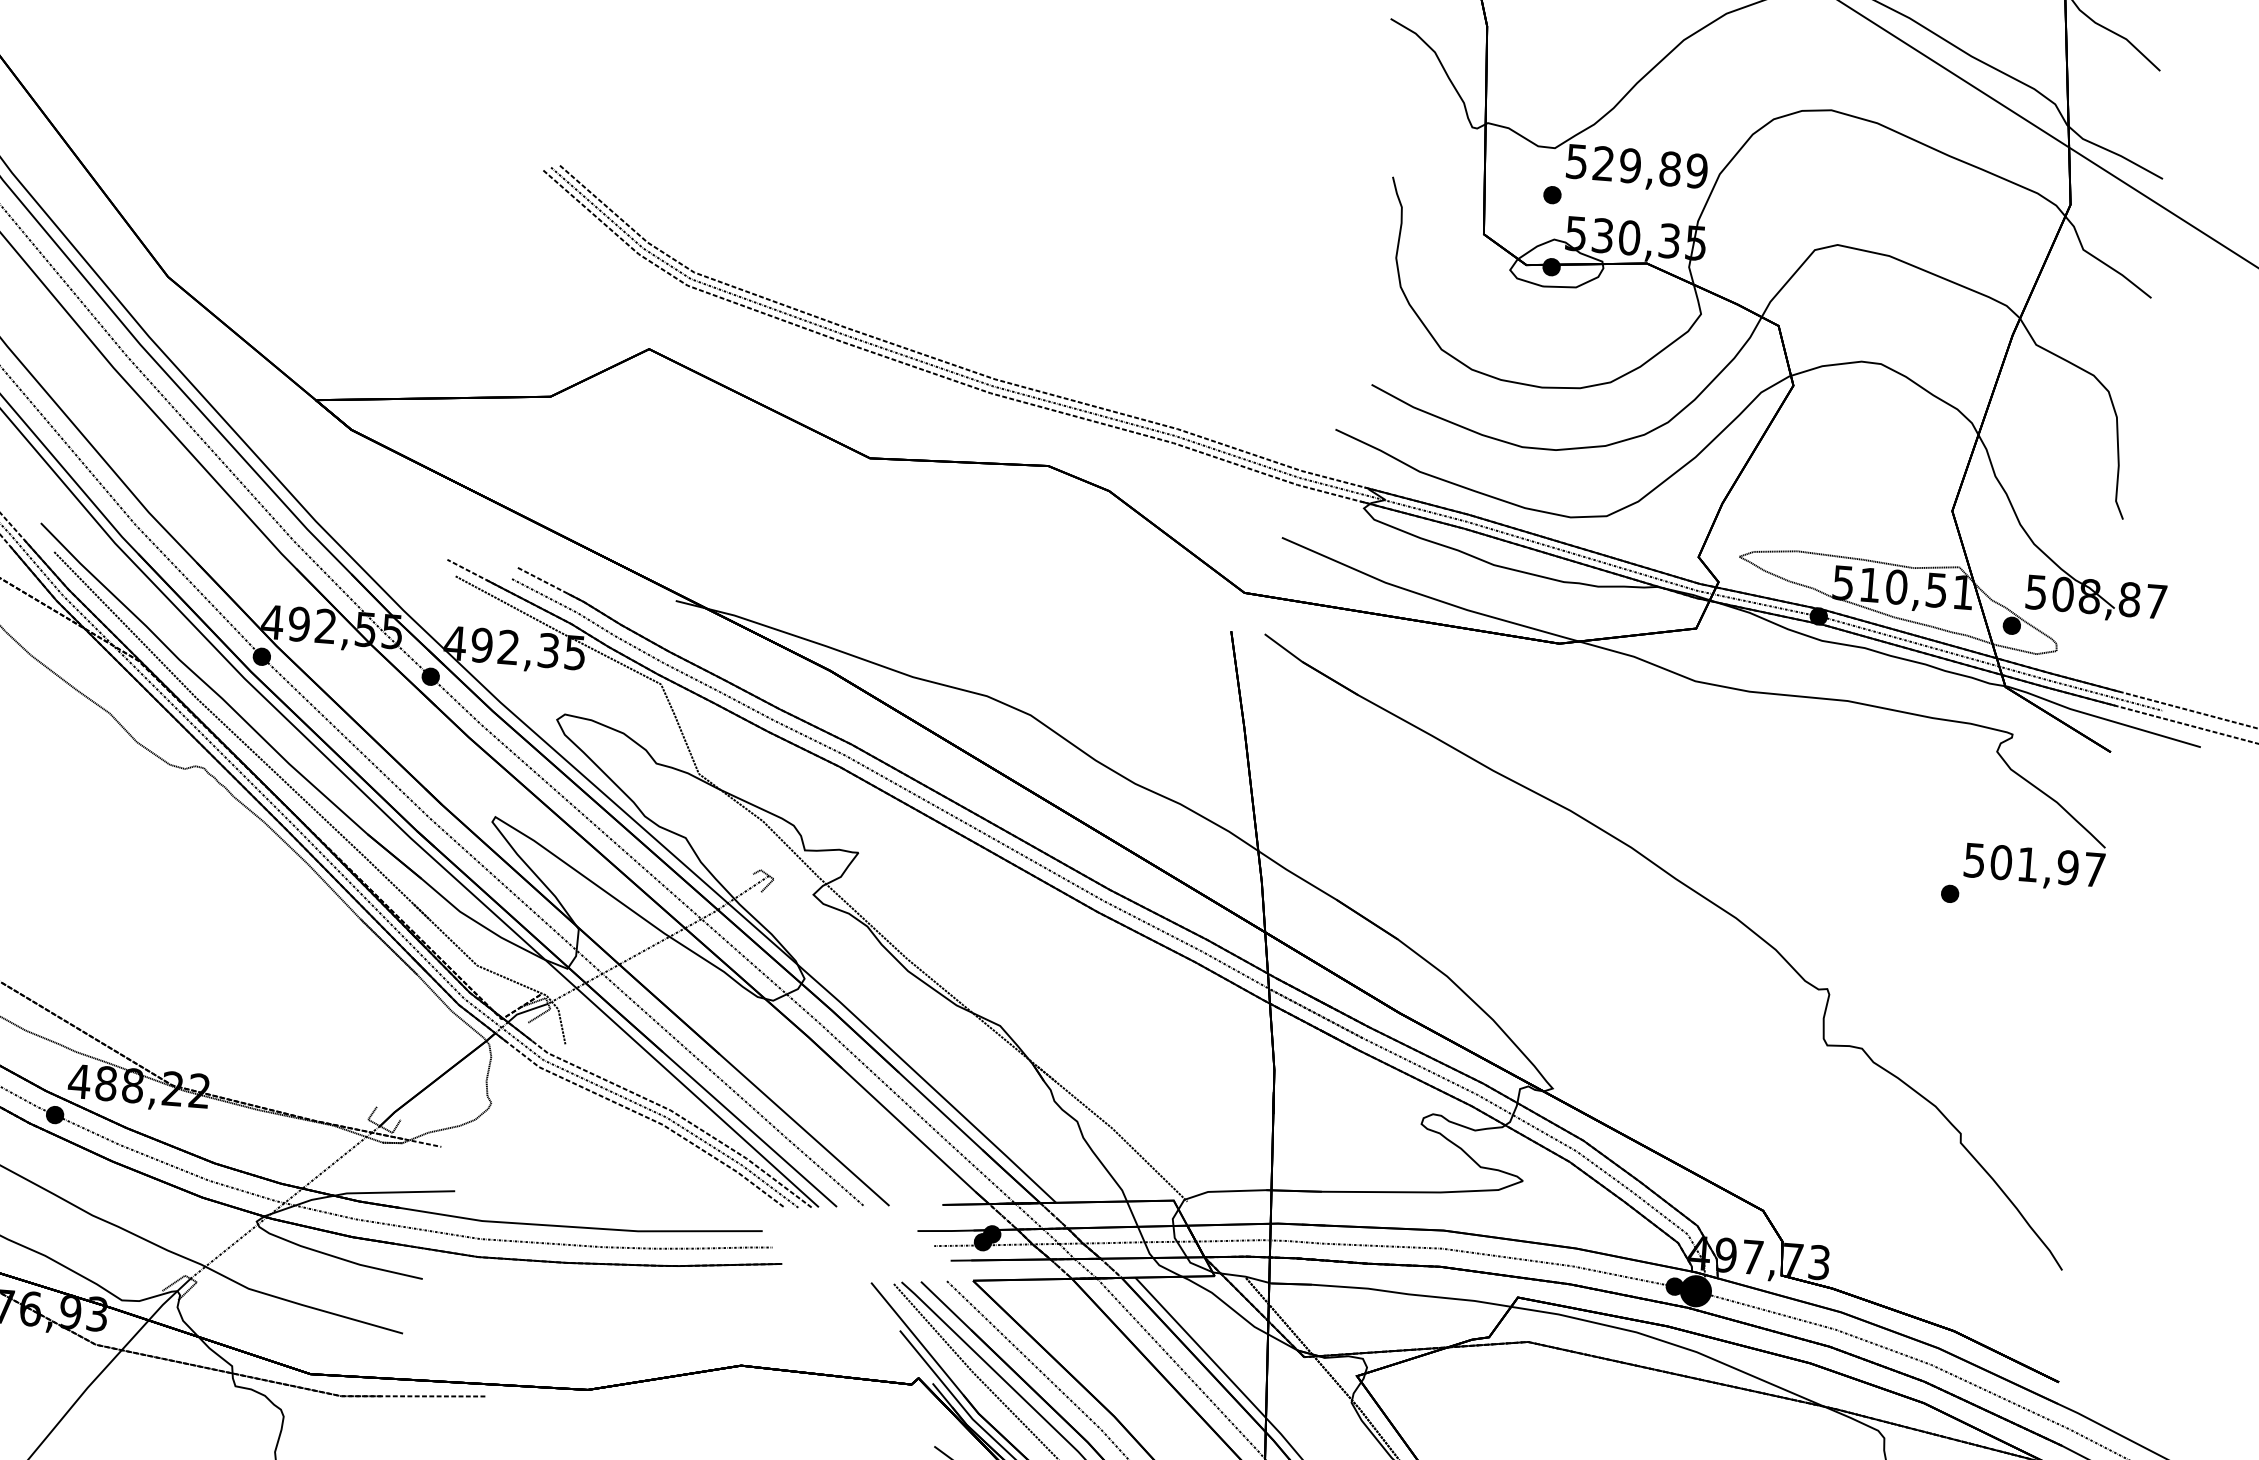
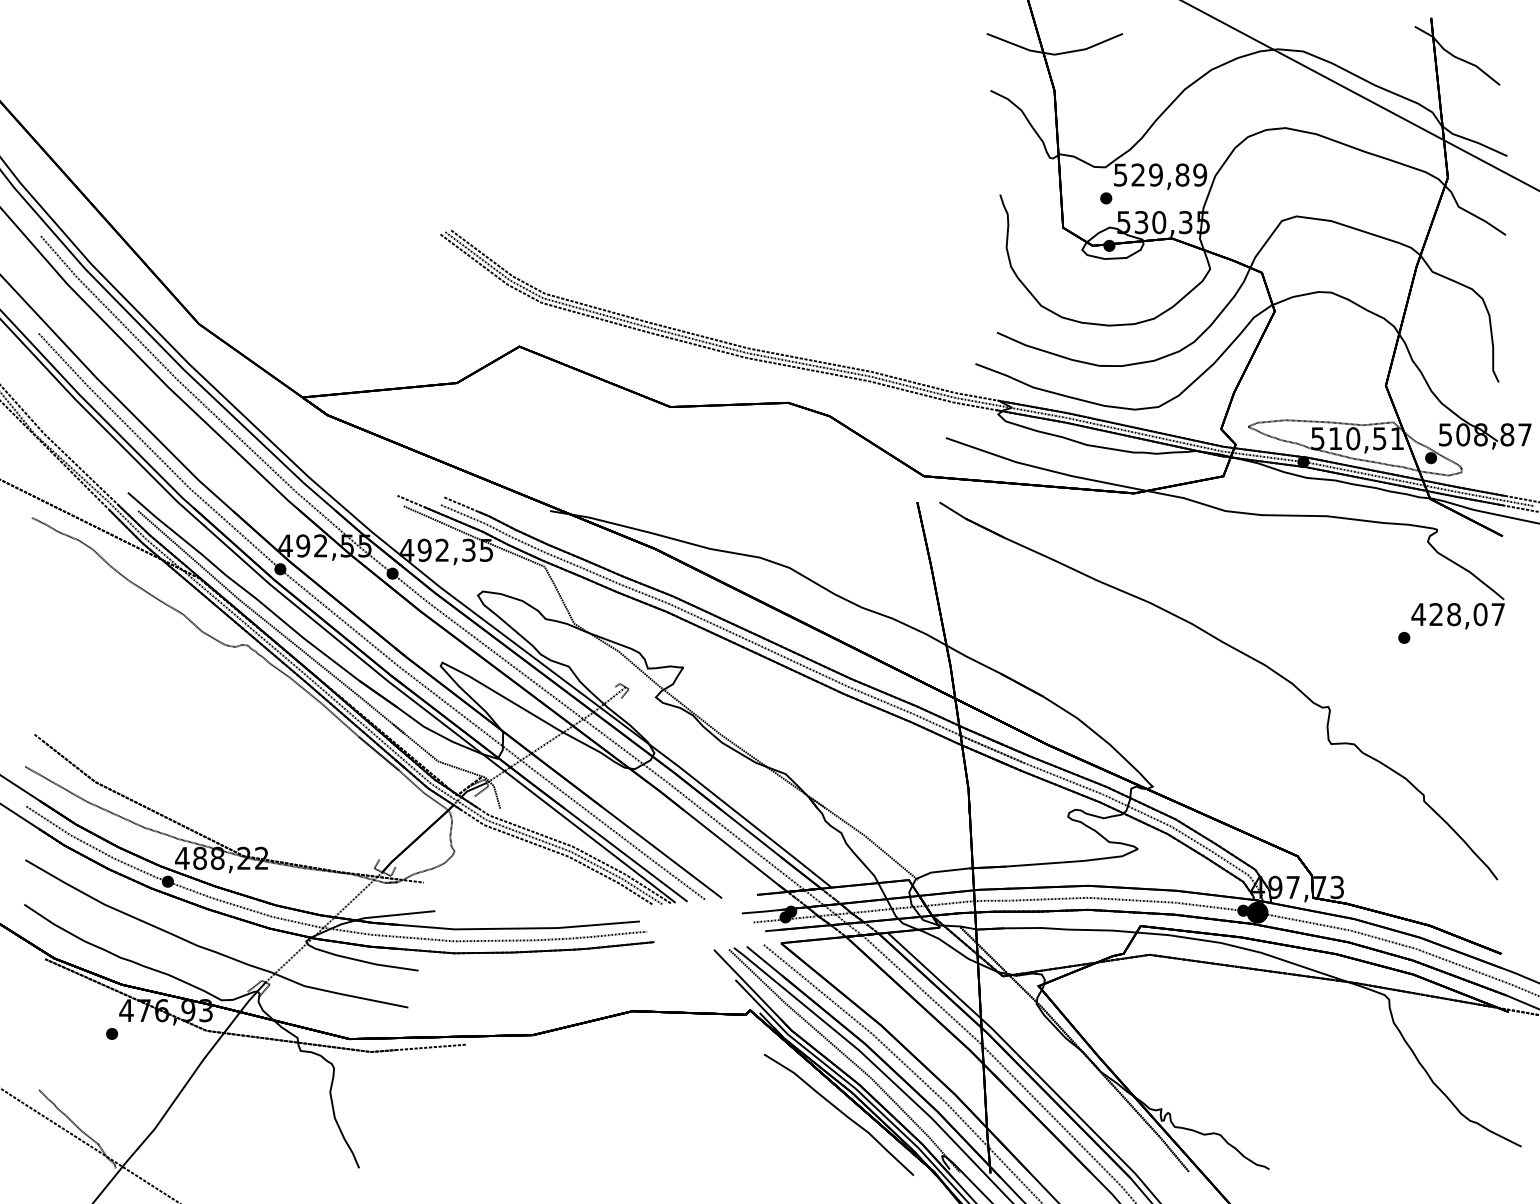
text: (2021, 863) -> (1449, 614), 501,97 -> 428,07

